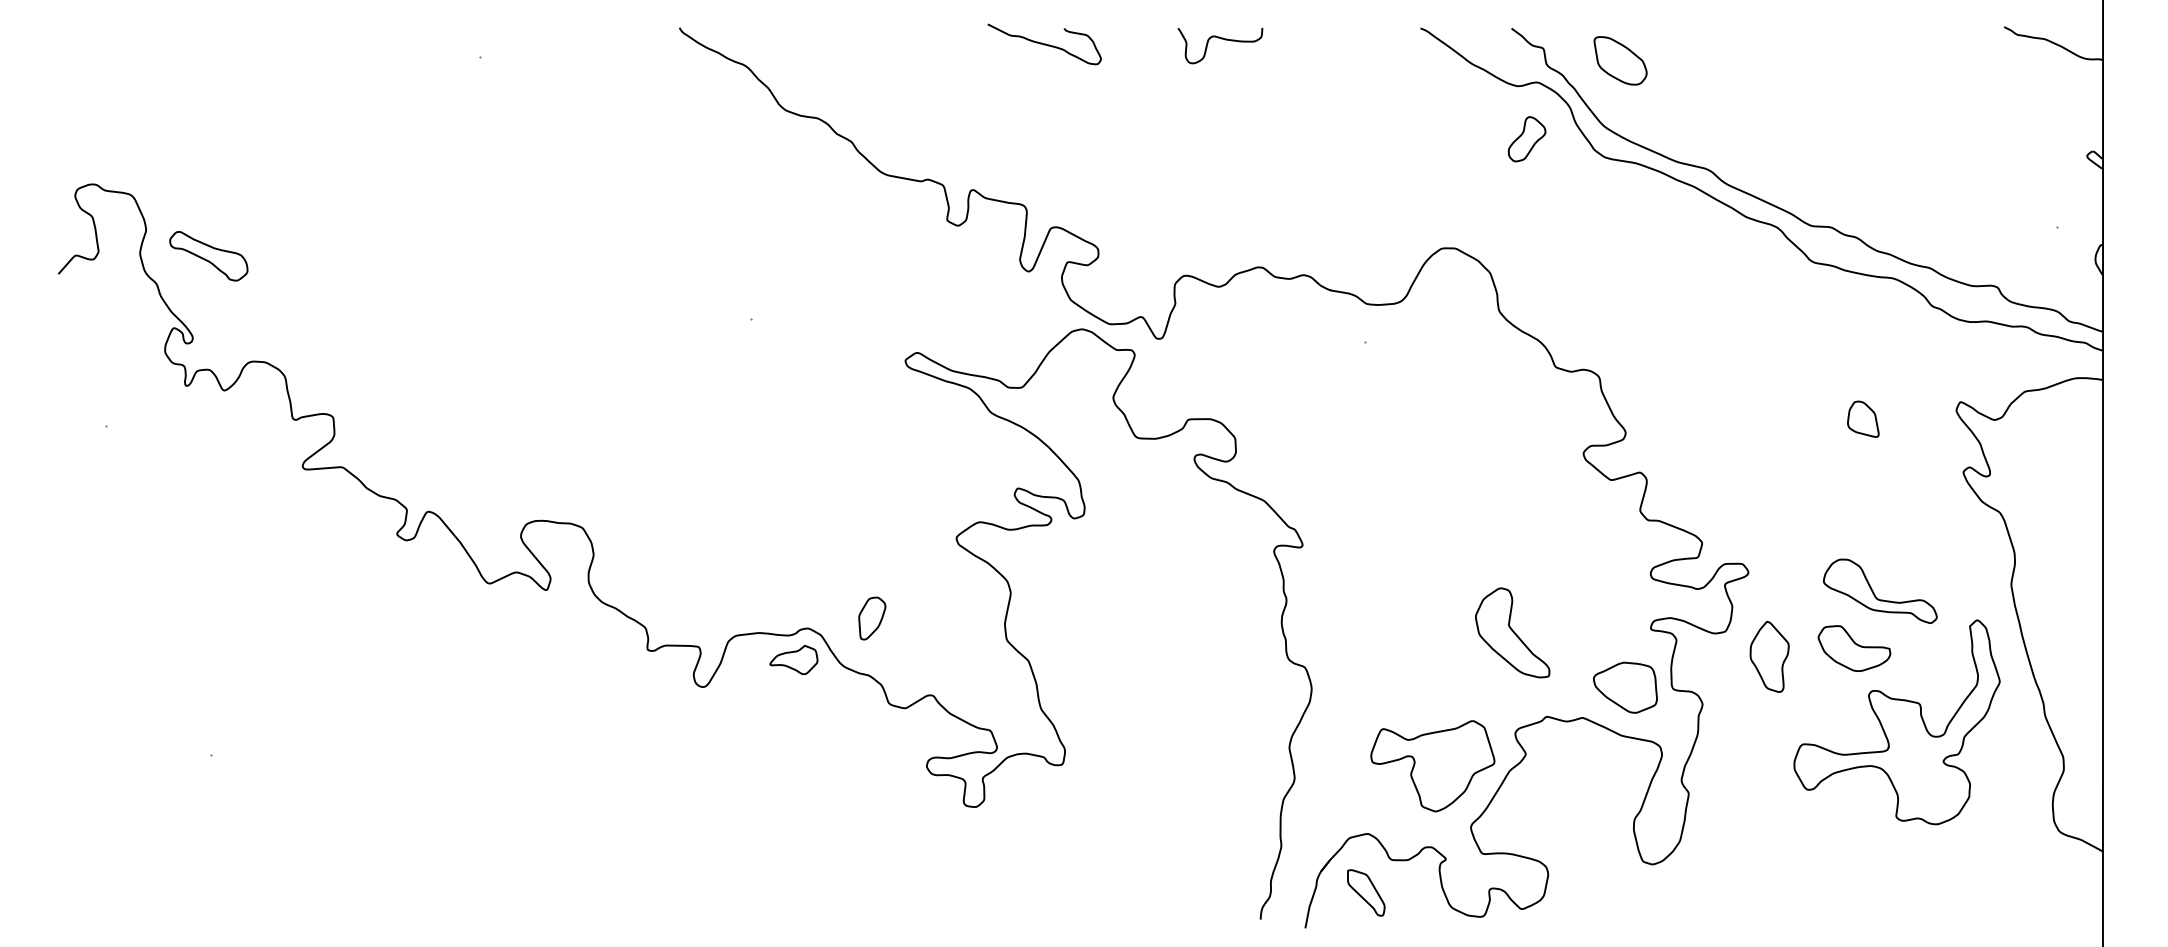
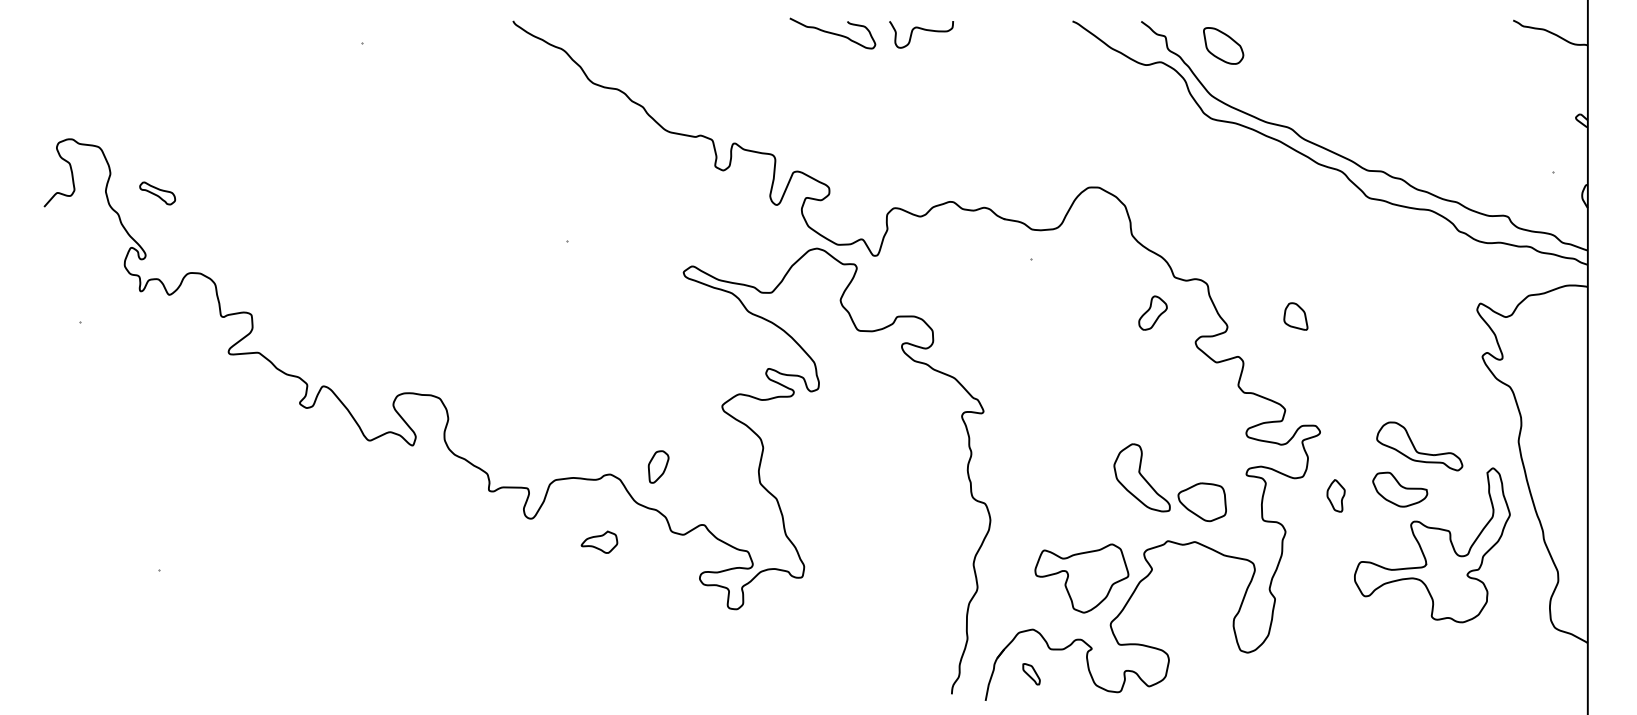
curve: (1044, 44) -> (832, 33), moved
part: (1526, 138) -> (1152, 312), moved
part: (208, 256) -> (157, 193), size x0.6
part: (1862, 419) -> (1295, 316), moved
part: (1768, 656) -> (1335, 495), size x0.6
part: (793, 658) -> (599, 541), moved
part: (1624, 688) -> (1201, 502), moved
part: (1366, 893) -> (1031, 674), size x0.6

